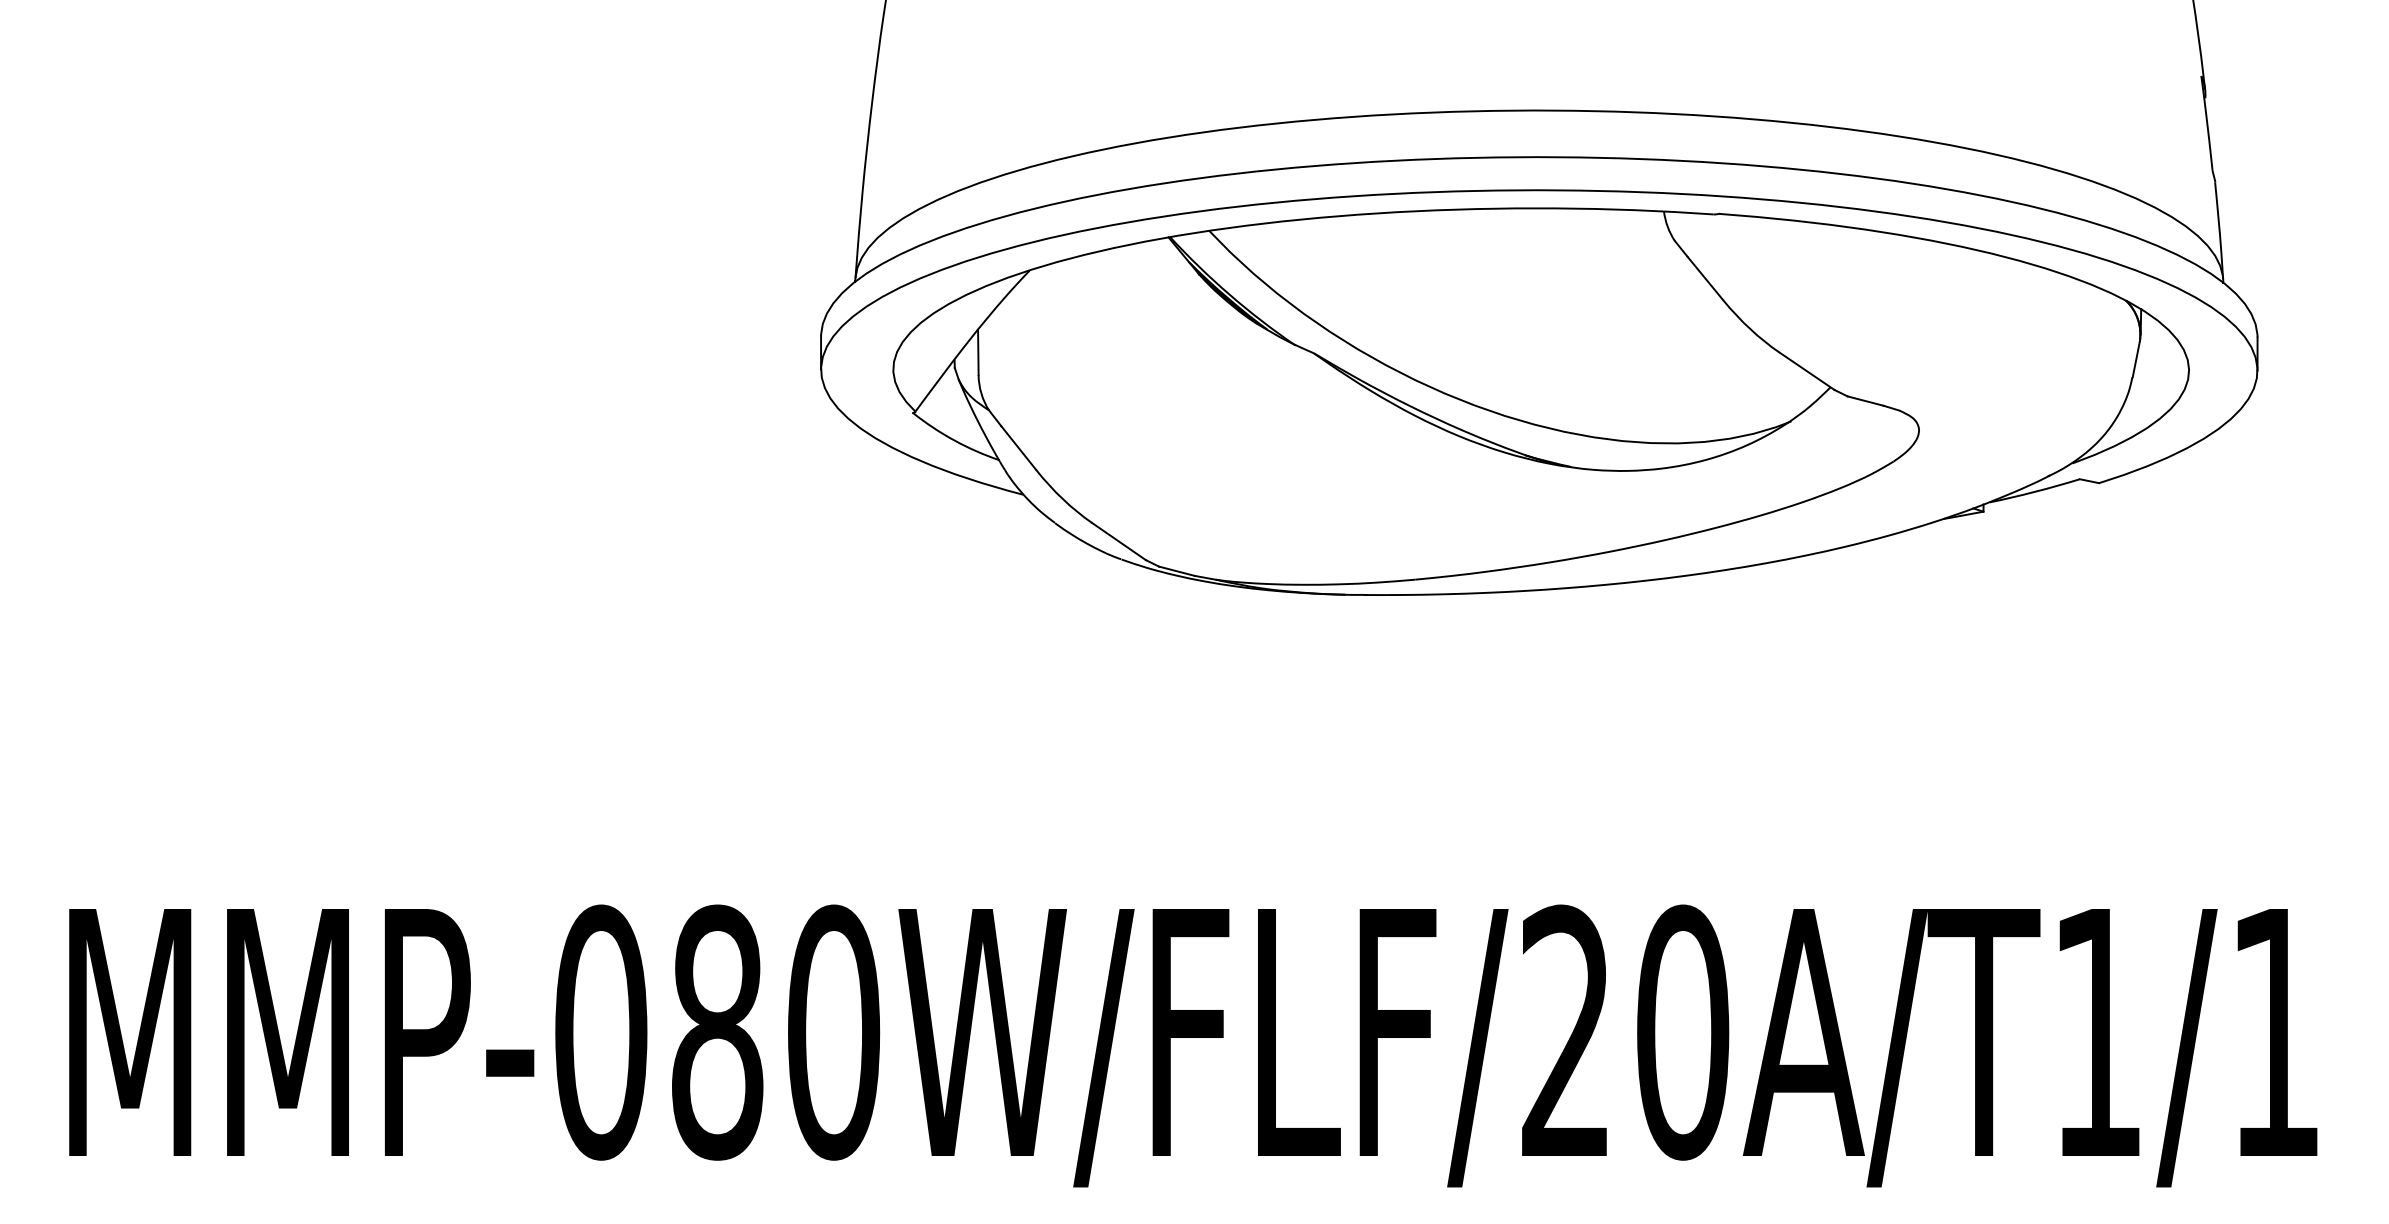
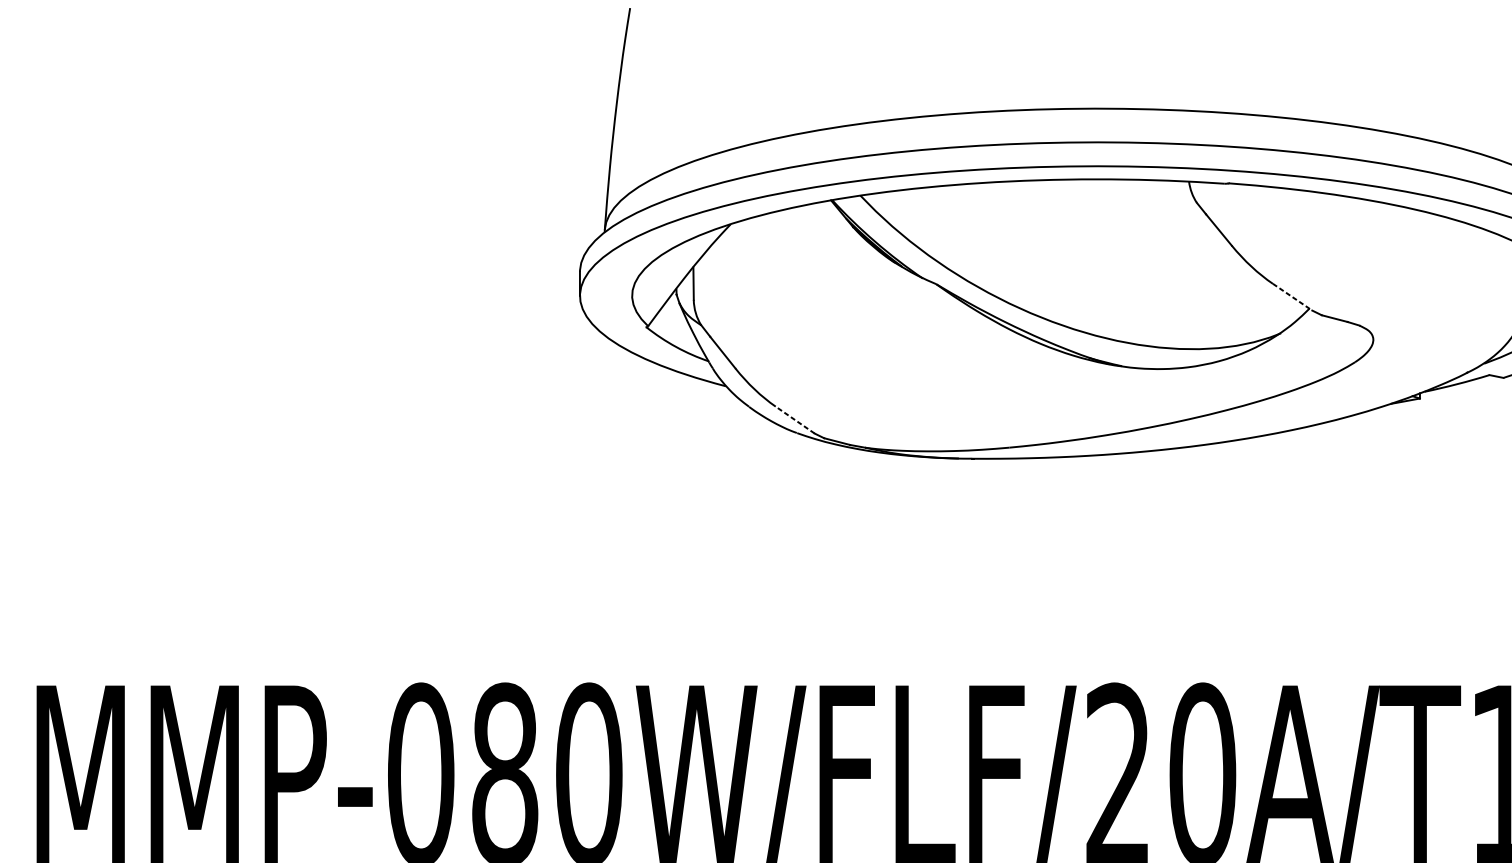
line: (1807, 371) -> (1292, 297), solid -> dashed
line: (1118, 541) -> (794, 420), solid -> dashed

